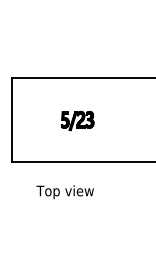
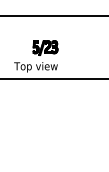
text: (64, 192) -> (35, 67), moved

